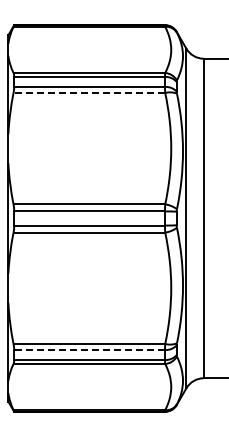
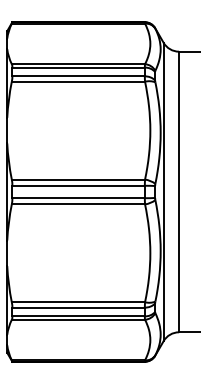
line: (89, 92) -> (78, 81), dashed -> solid
line: (89, 350) -> (78, 307), dashed -> solid

